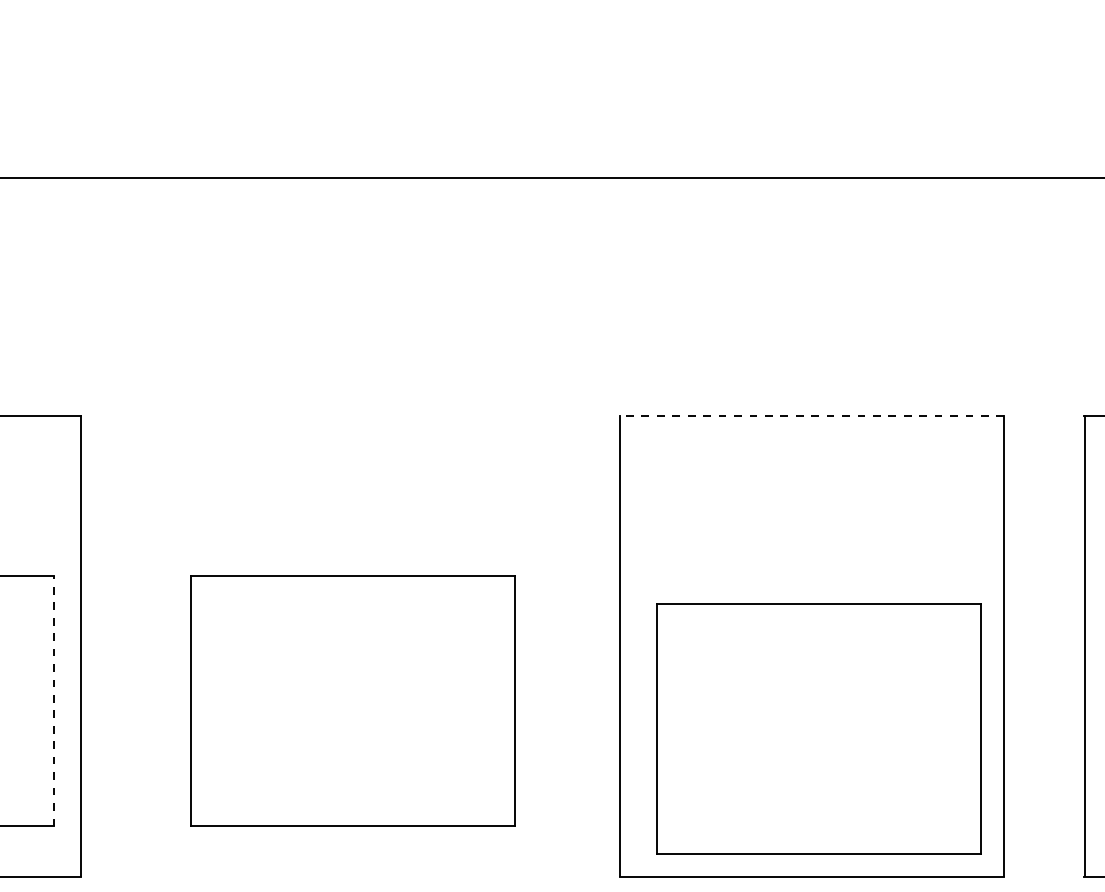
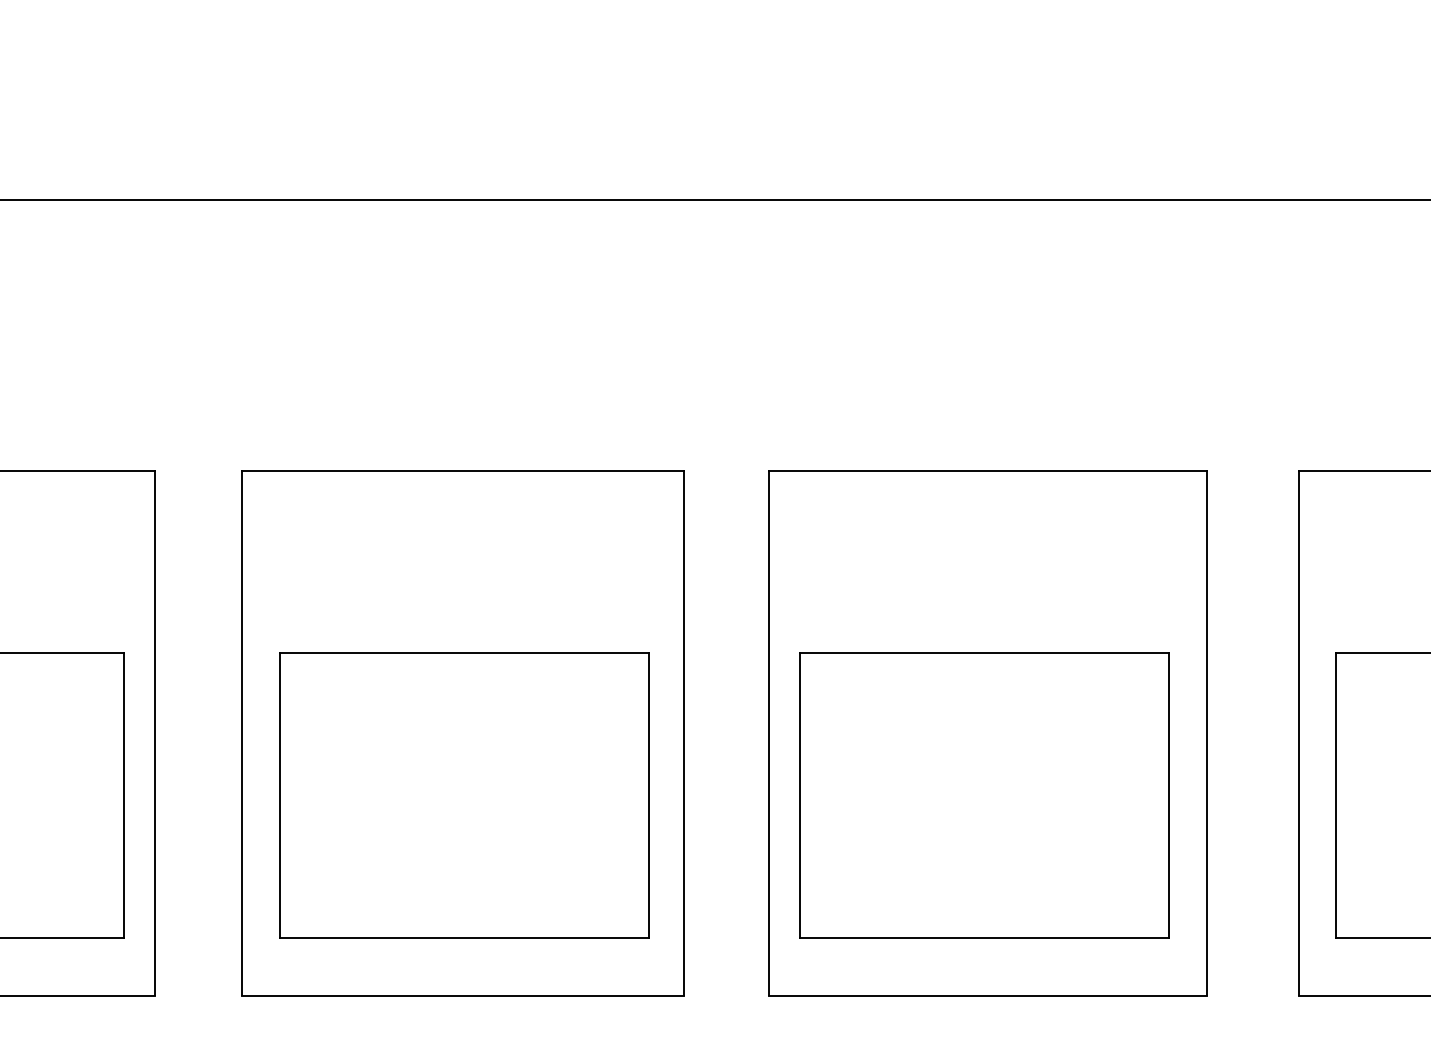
line: (812, 416) -> (988, 471), dashed -> solid
part: (350, 646) -> (462, 733), added
line: (53, 700) -> (123, 795), dashed -> solid
part: (818, 728) -> (984, 795), moved

